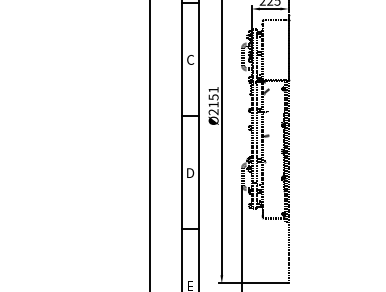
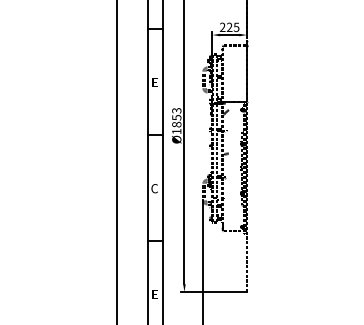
text: (190, 59) -> (155, 82), С -> E
text: (213, 101) -> (176, 121), Ø2151 -> Ø1853
text: (189, 172) -> (154, 188), D -> С

